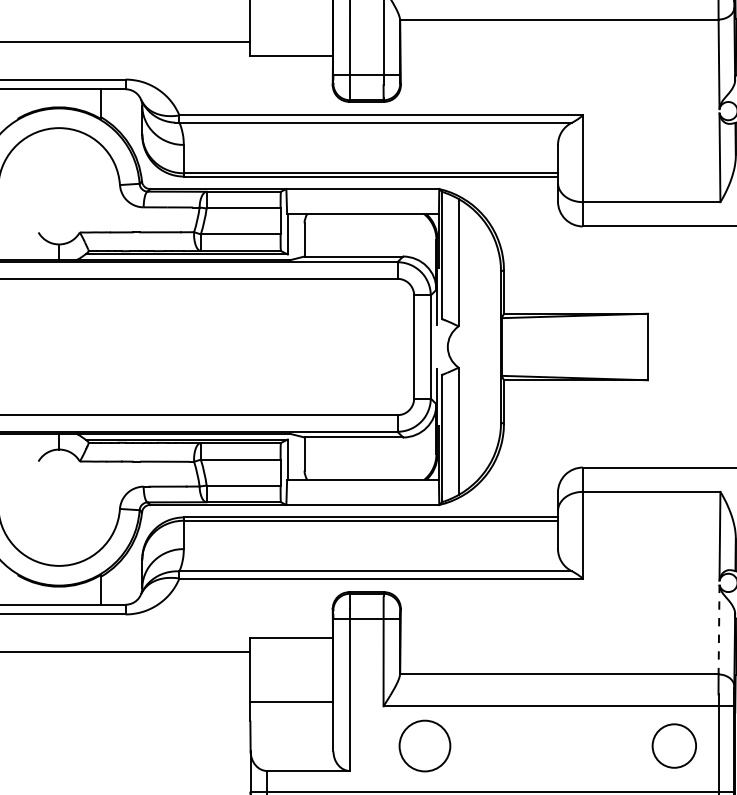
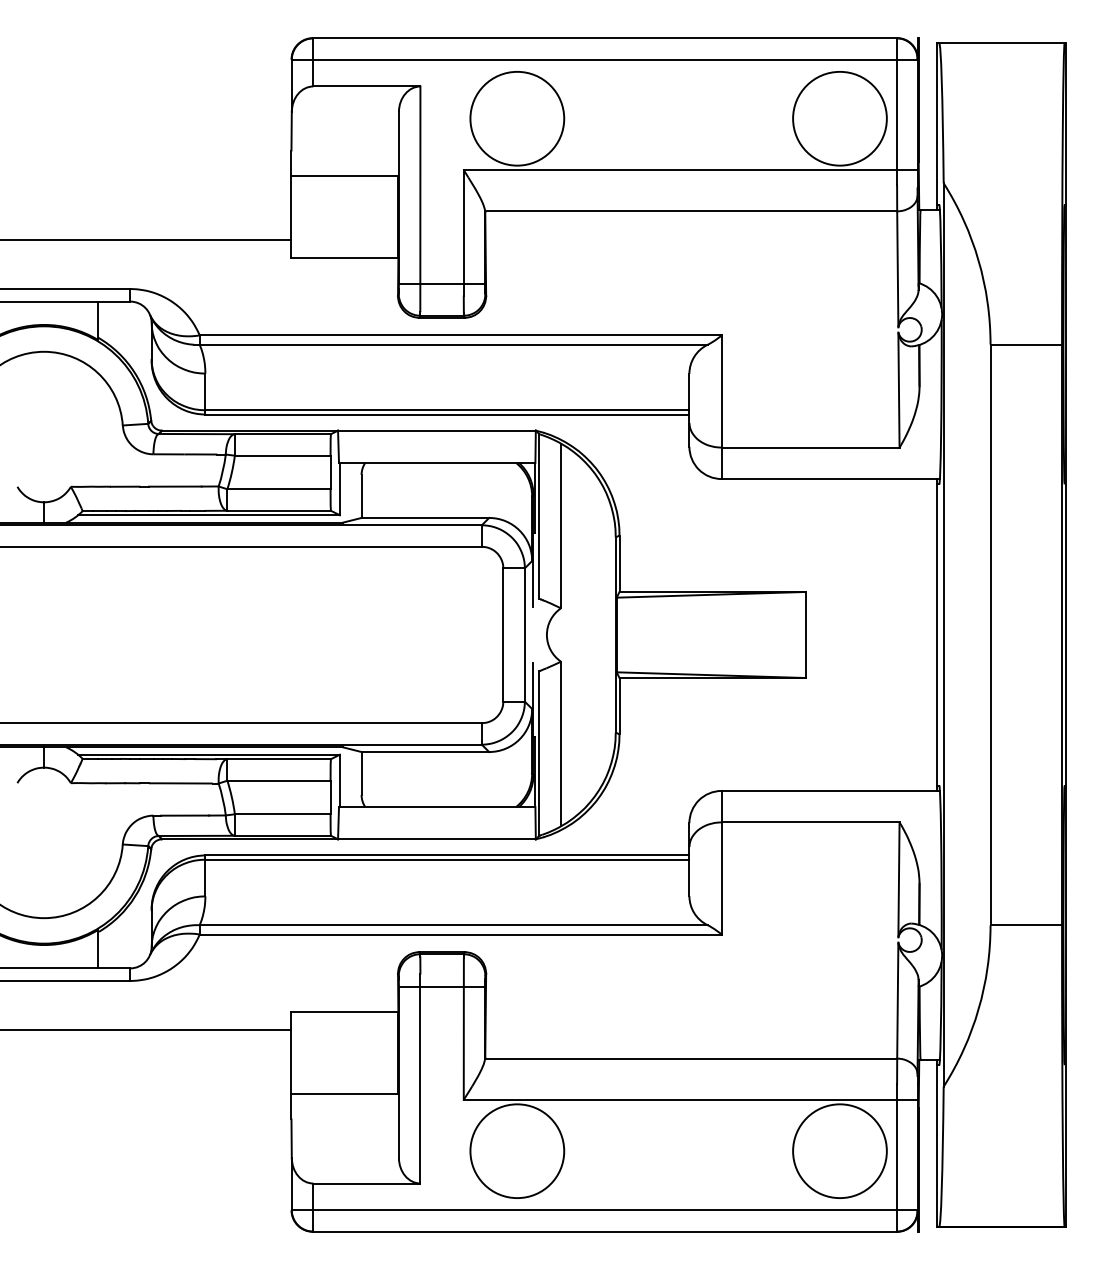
line: (718, 630) -> (897, 1001), dashed -> solid
circle: (425, 746) -> (517, 1151), size x1.43
circle: (673, 746) -> (839, 1151), size x1.67

